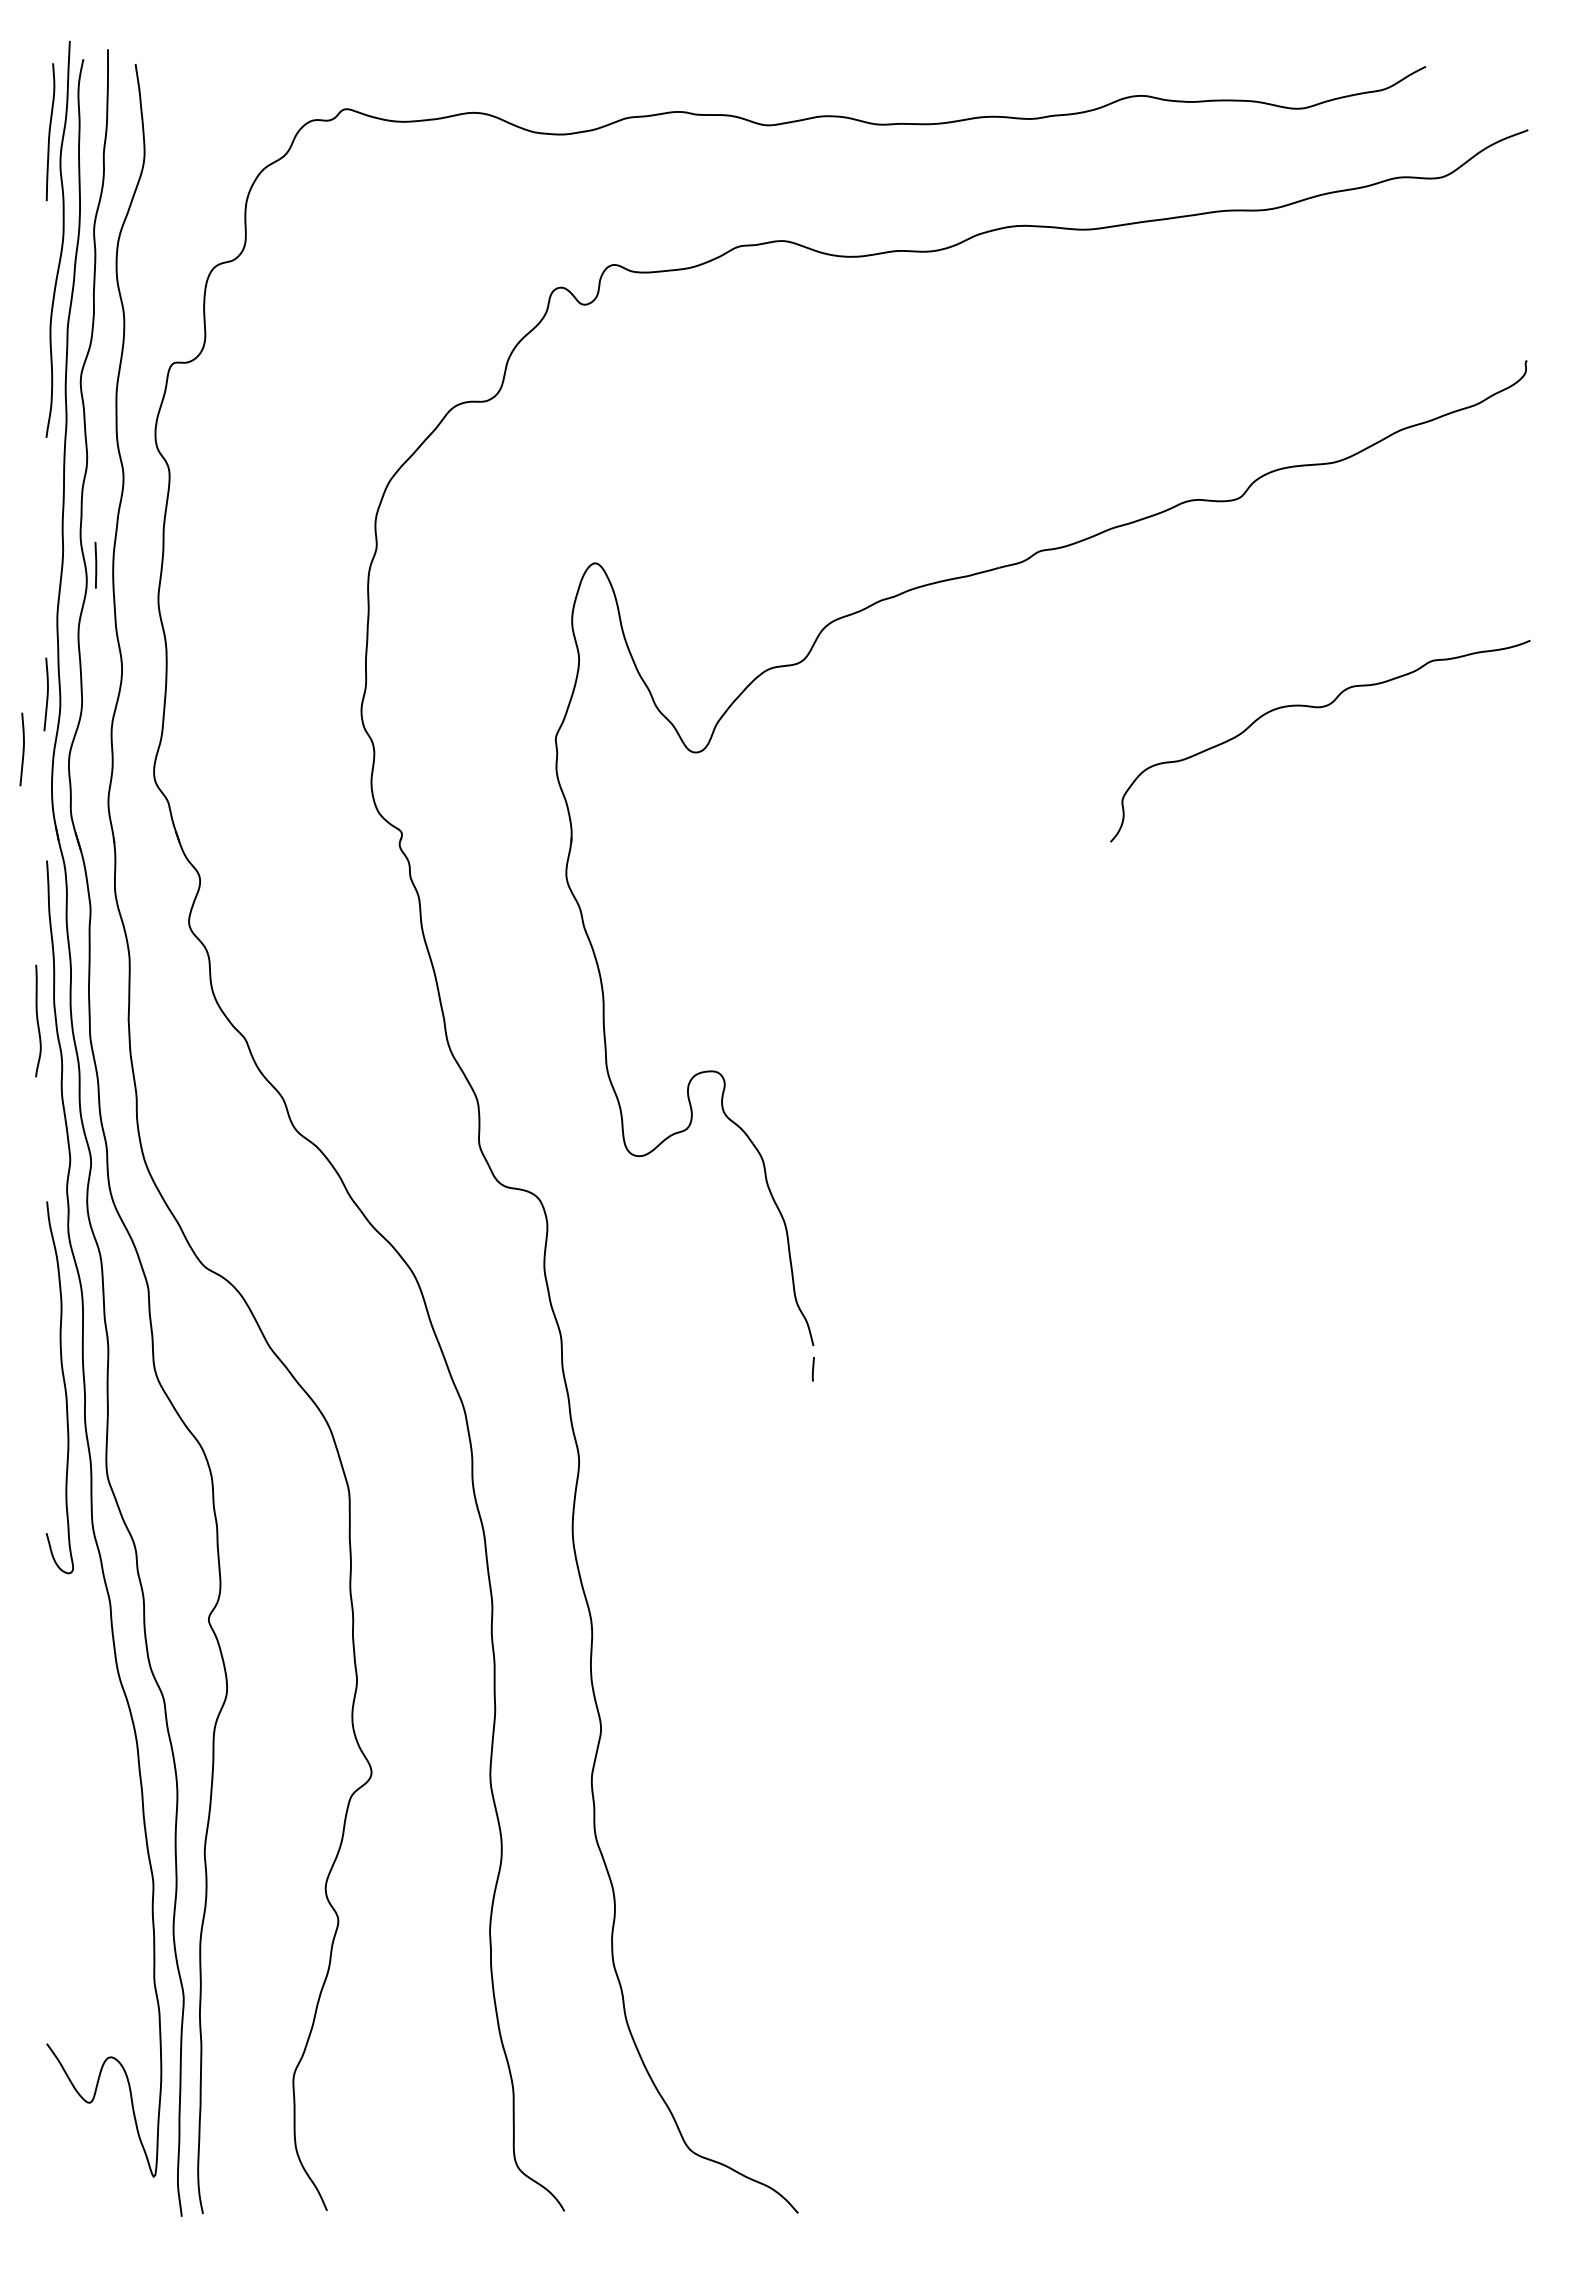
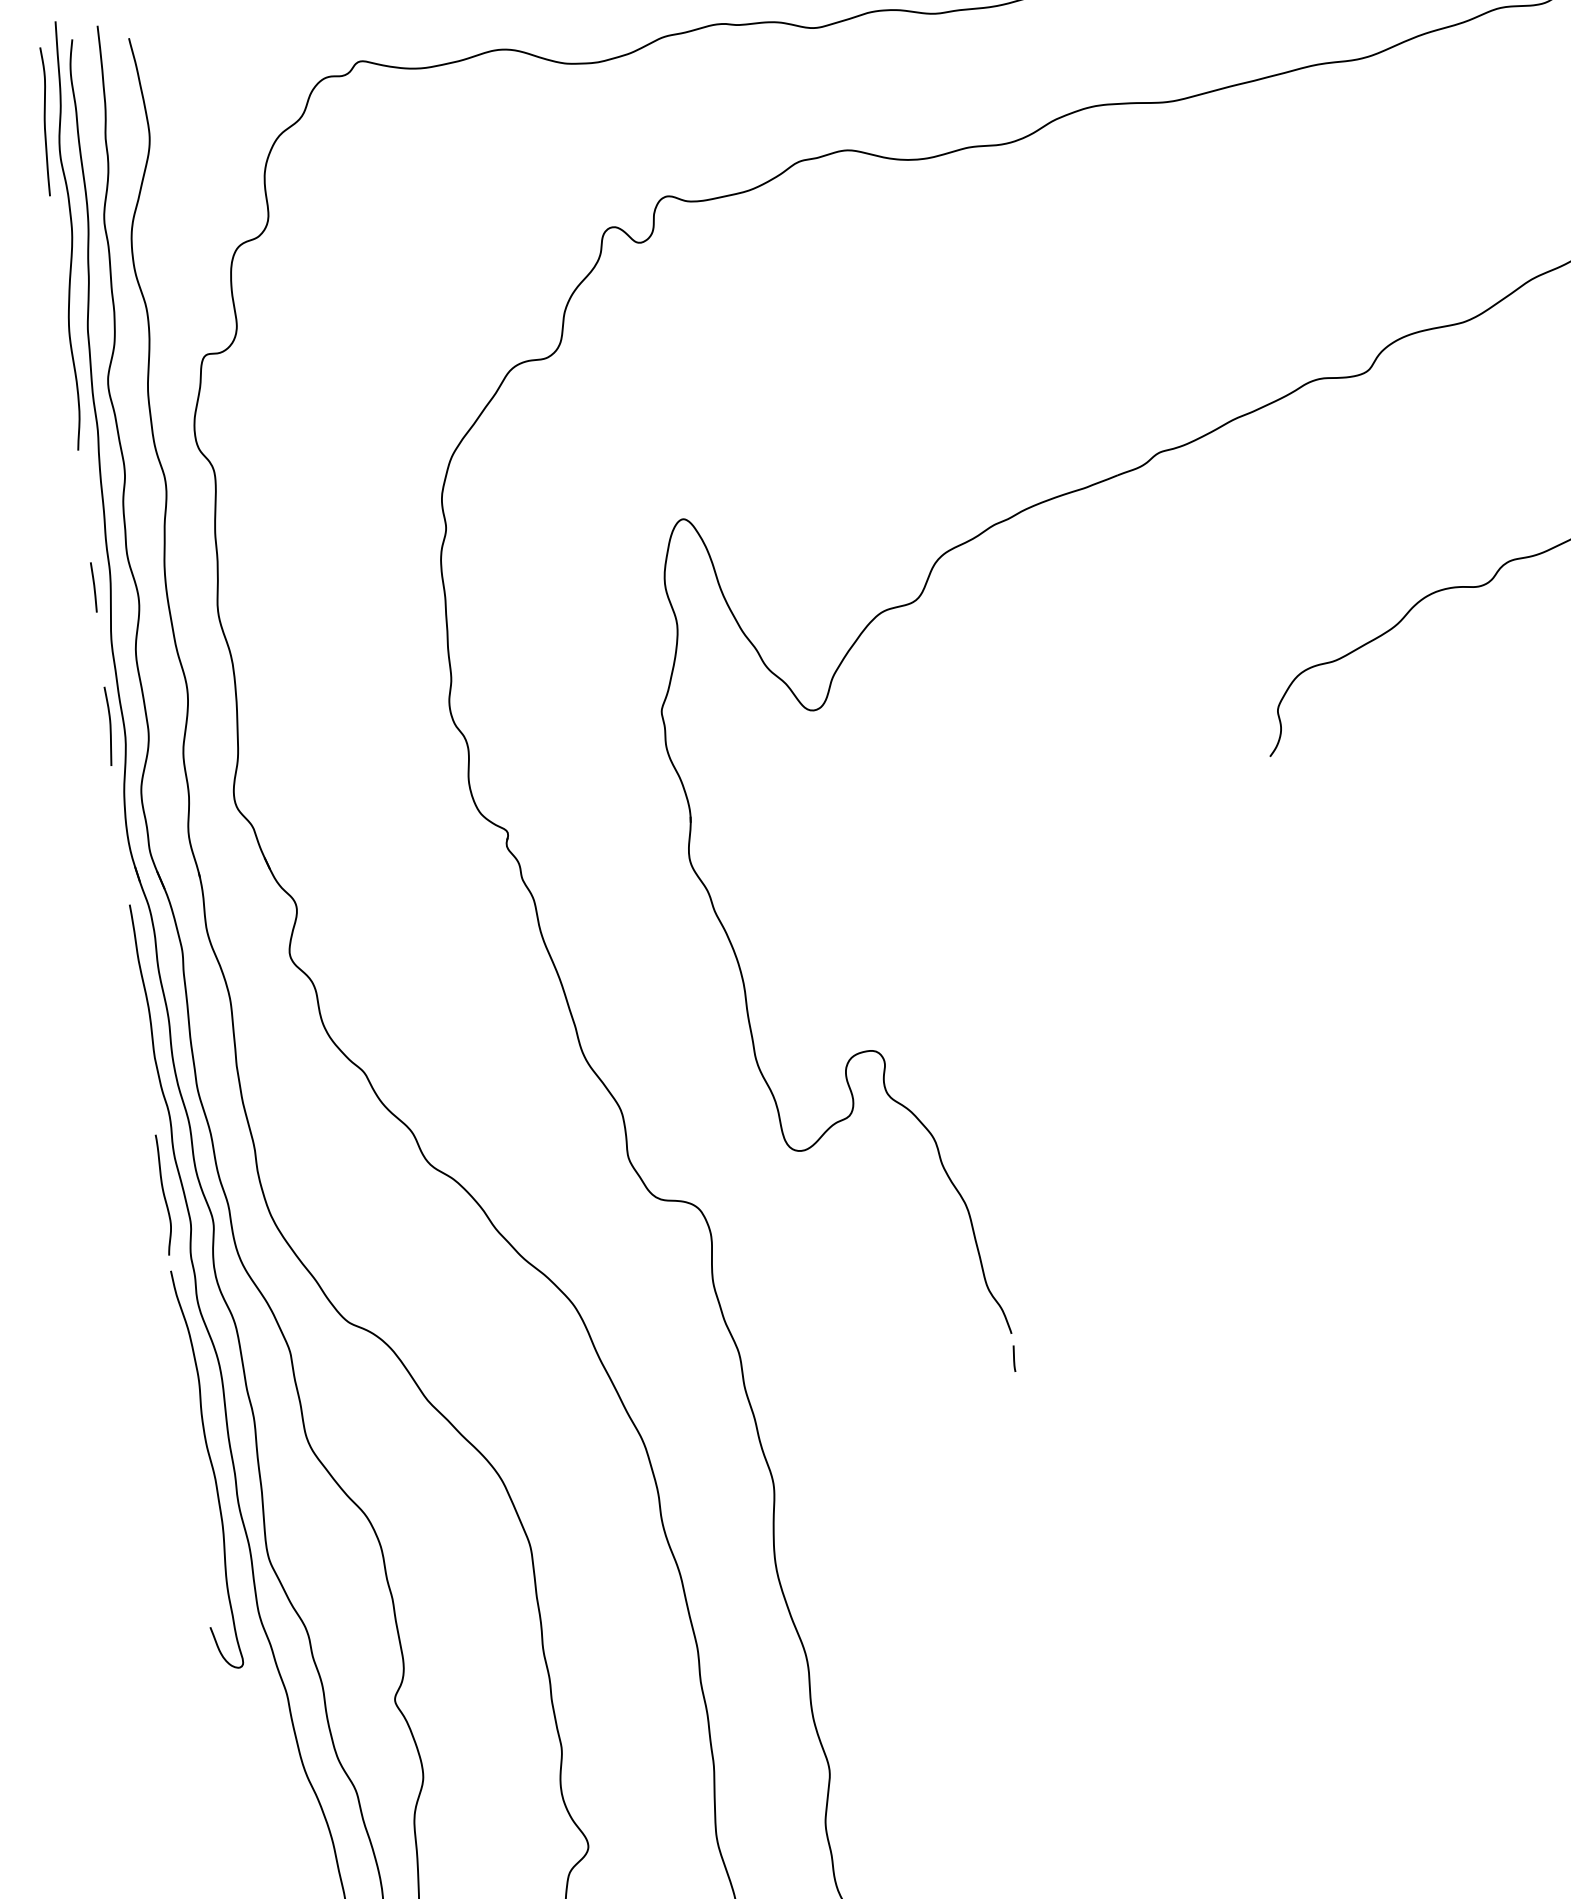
line: (95, 564) -> (93, 586), moved
curve: (22, 749) -> (90, 788), removed
curve: (38, 1020) -> (164, 1194), moved

